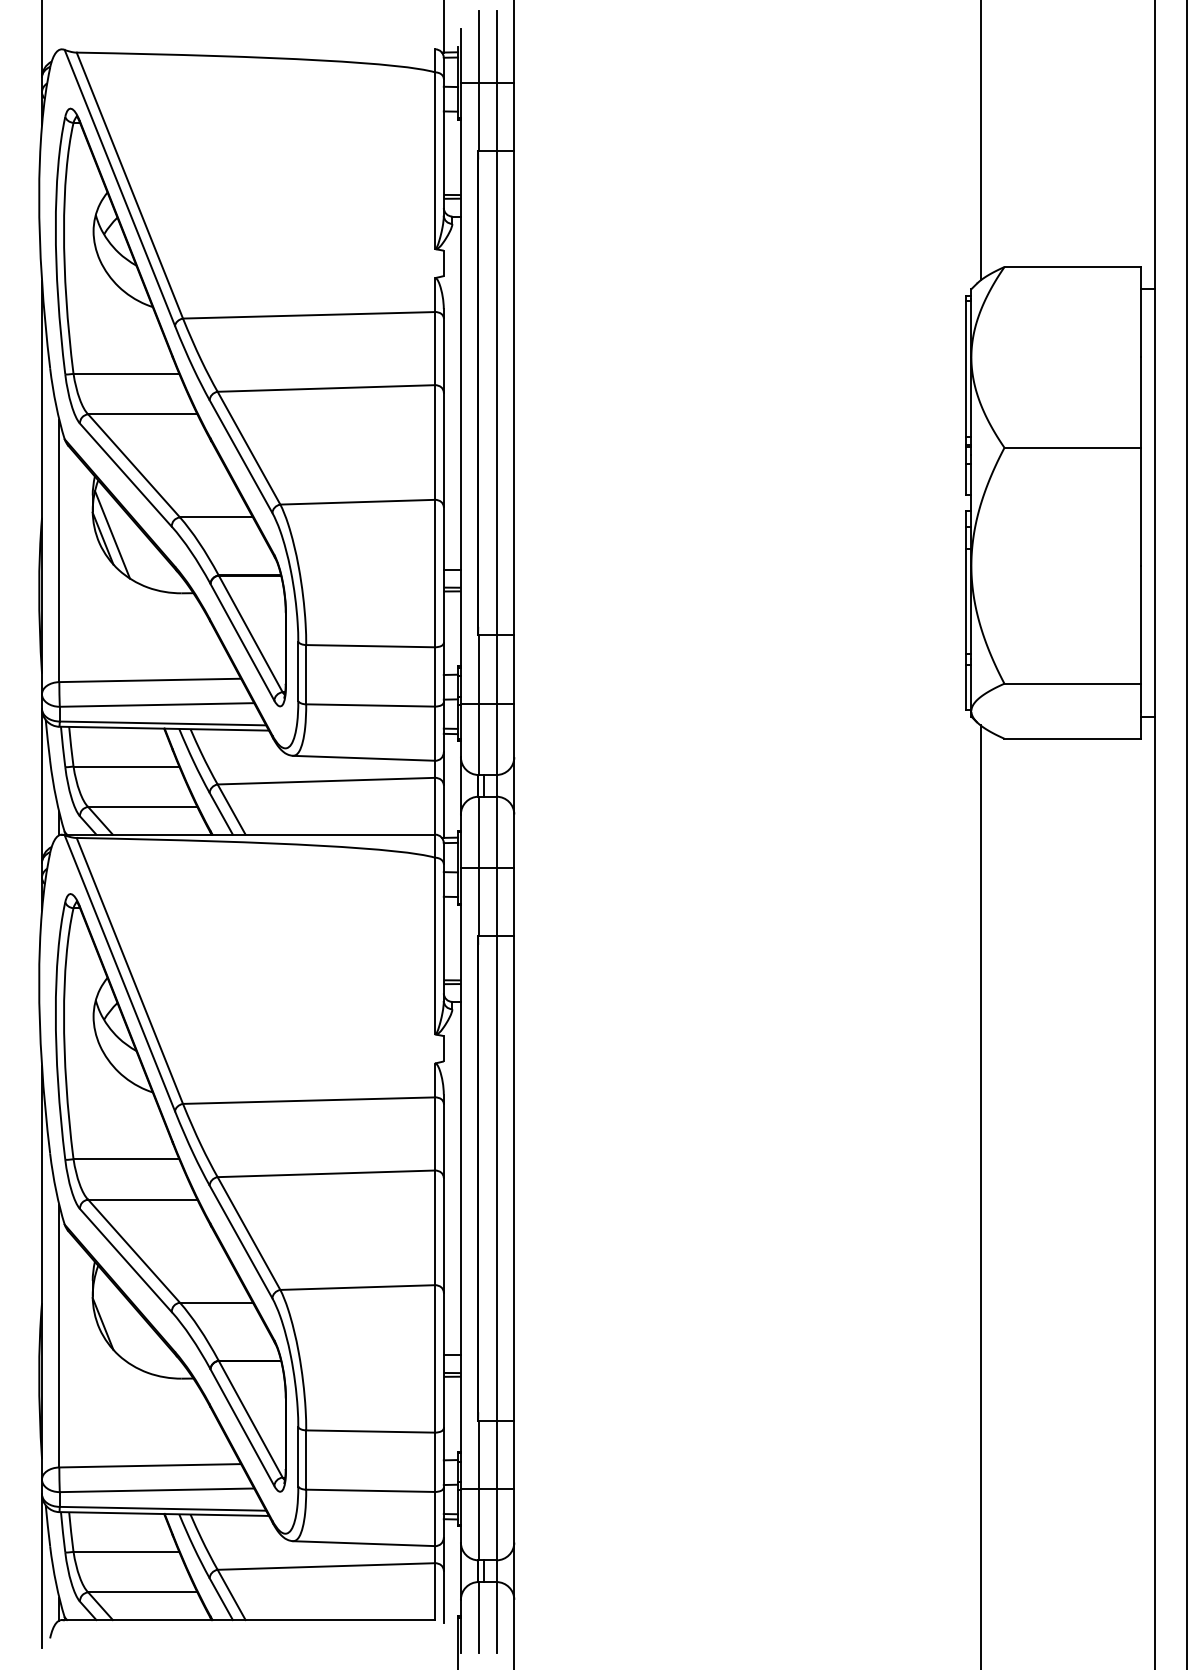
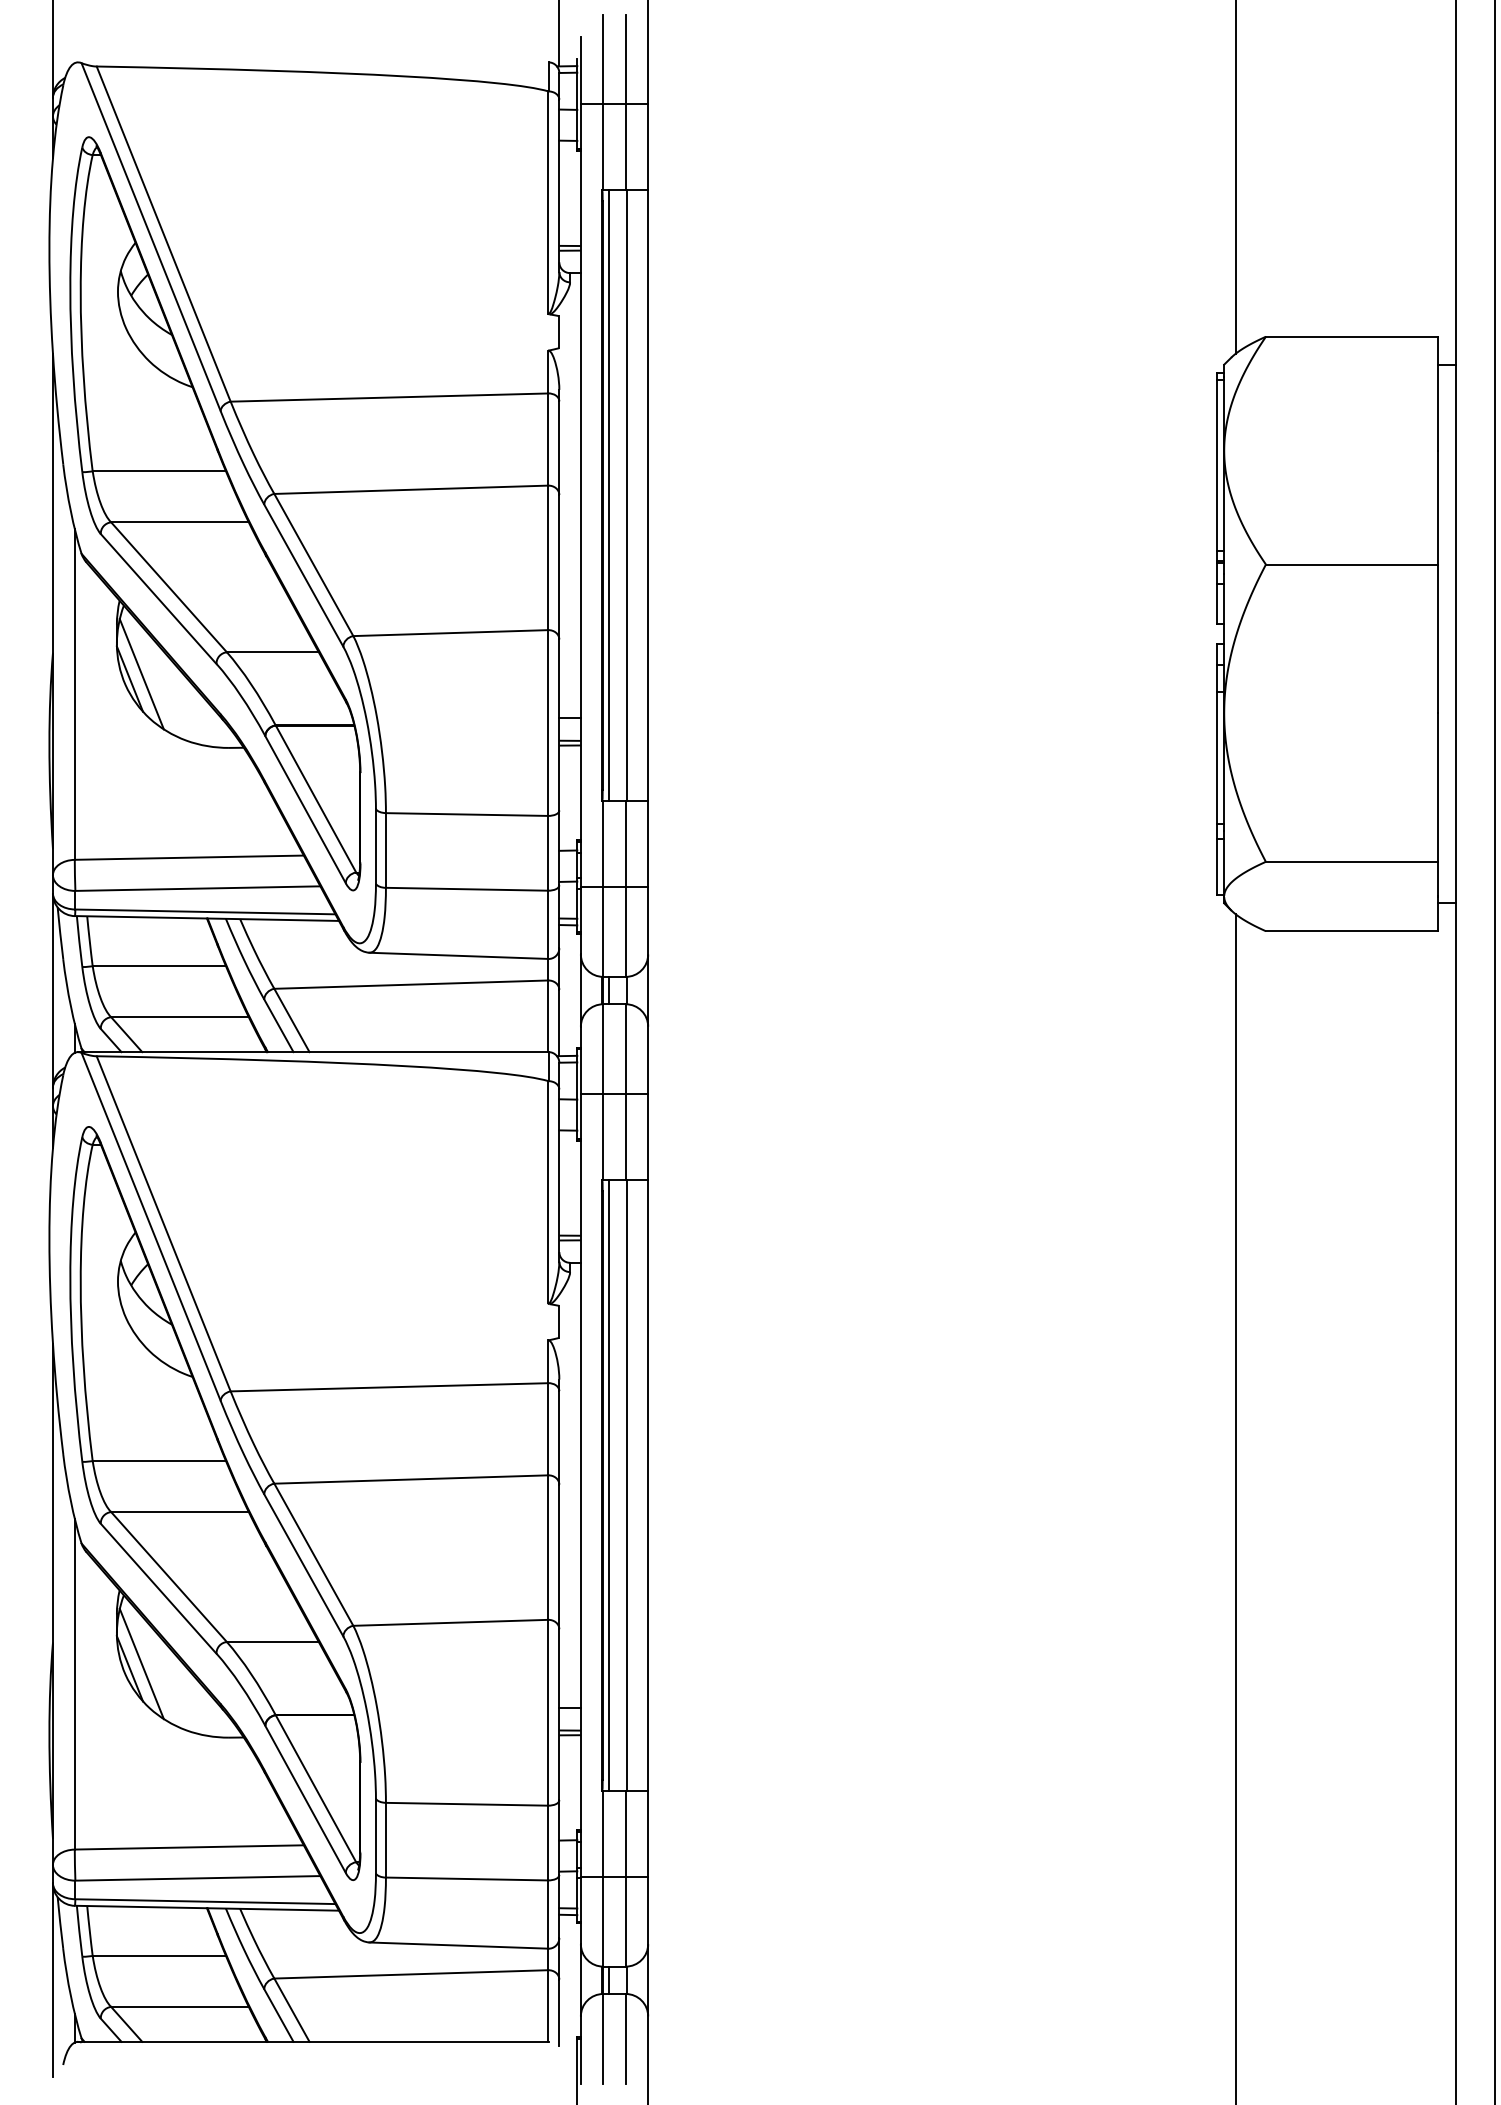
line: (483, 393) -> (609, 495), added
line: (483, 1178) -> (609, 1485), added
line: (112, 1319) -> (141, 1663), added

